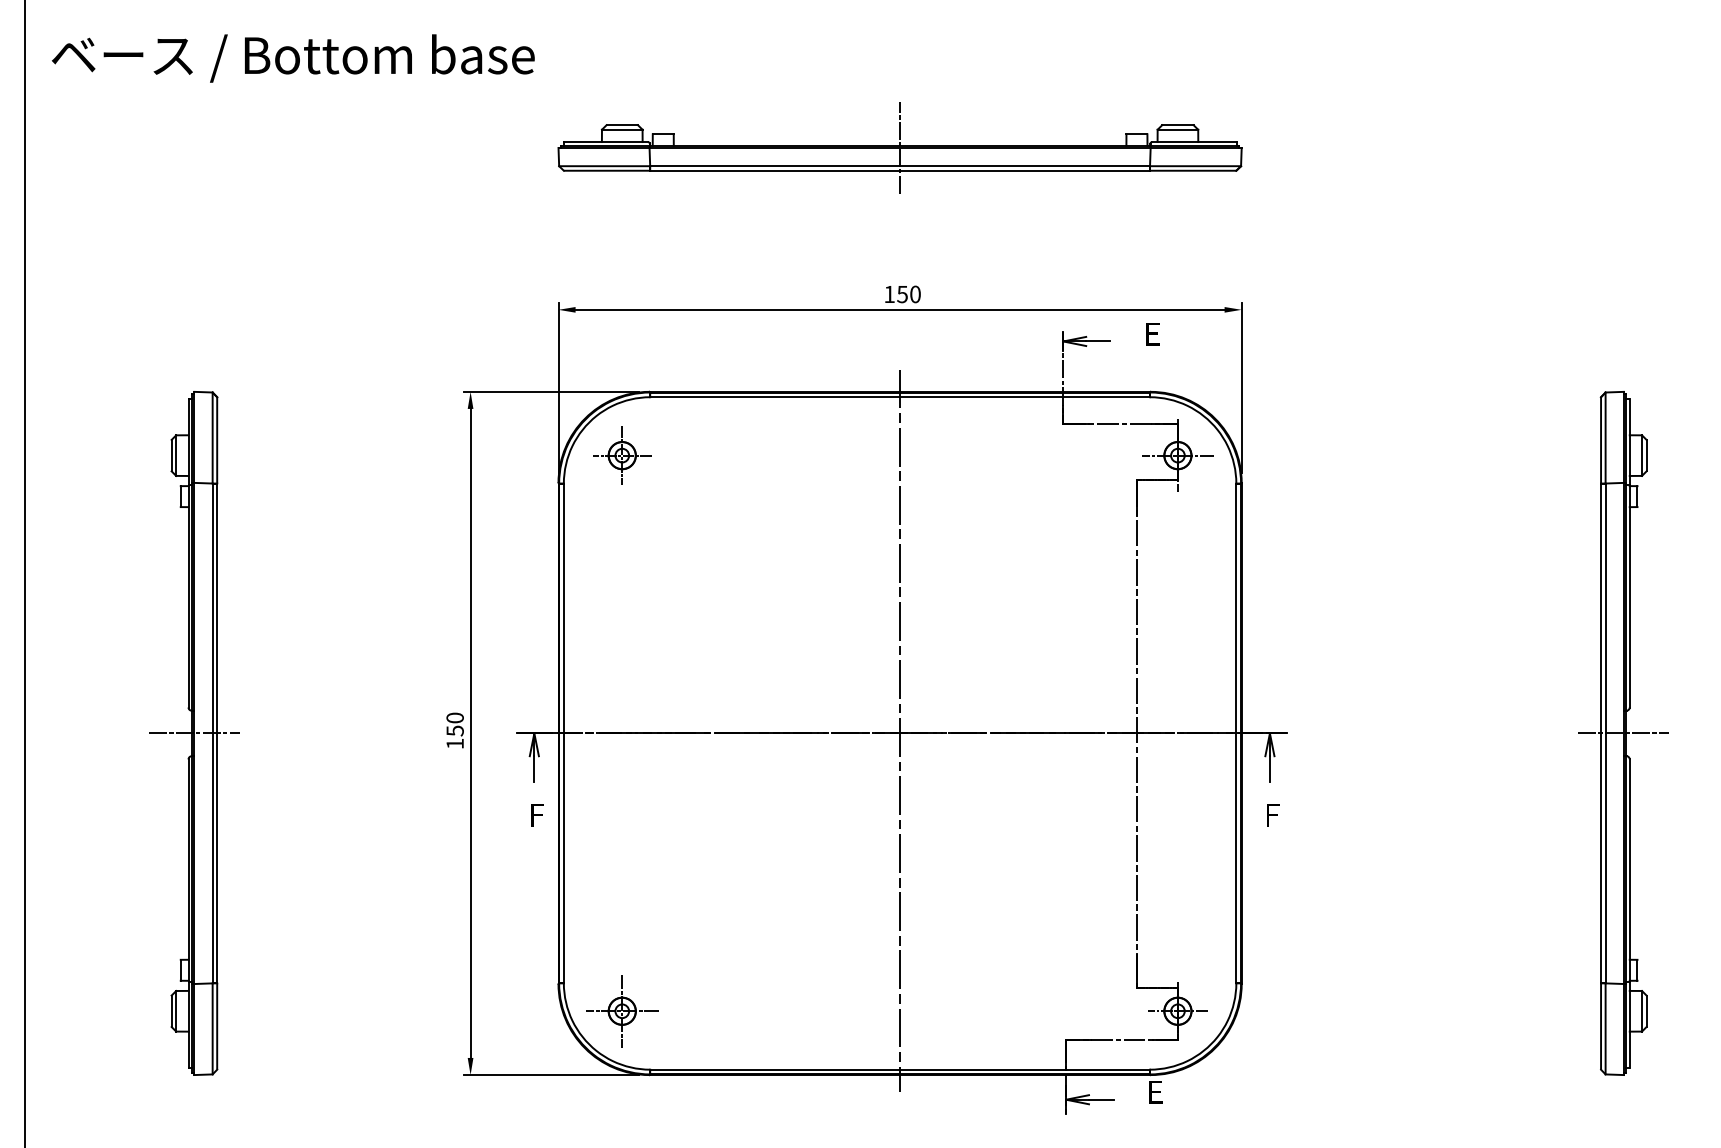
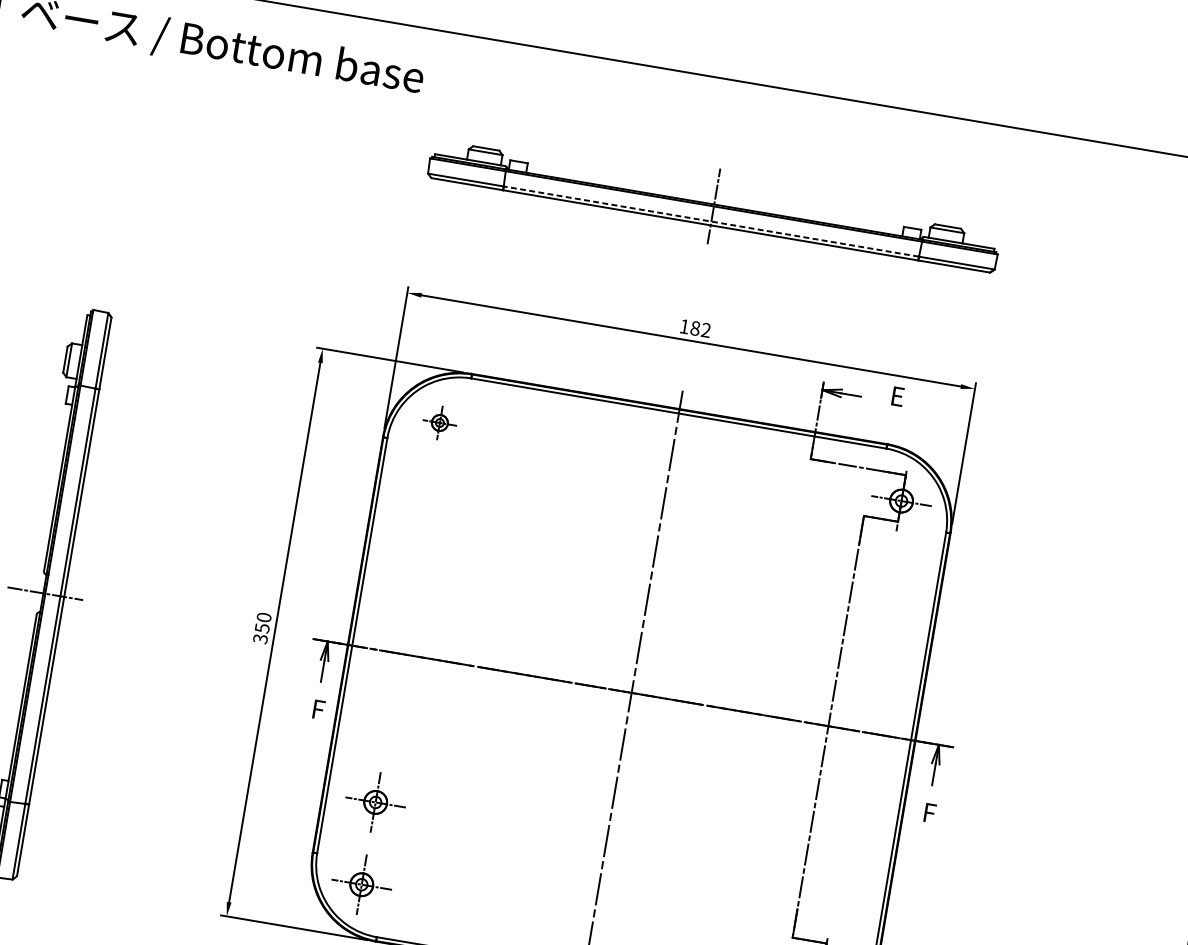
line: (900, 166) -> (711, 221), solid -> dashed
text: (908, 294) -> (700, 329), 150 -> 182
part: (622, 455) -> (440, 422), size x0.7
text: (454, 743) -> (260, 638), 150 -> 350
part: (622, 912) -> (375, 802), added

